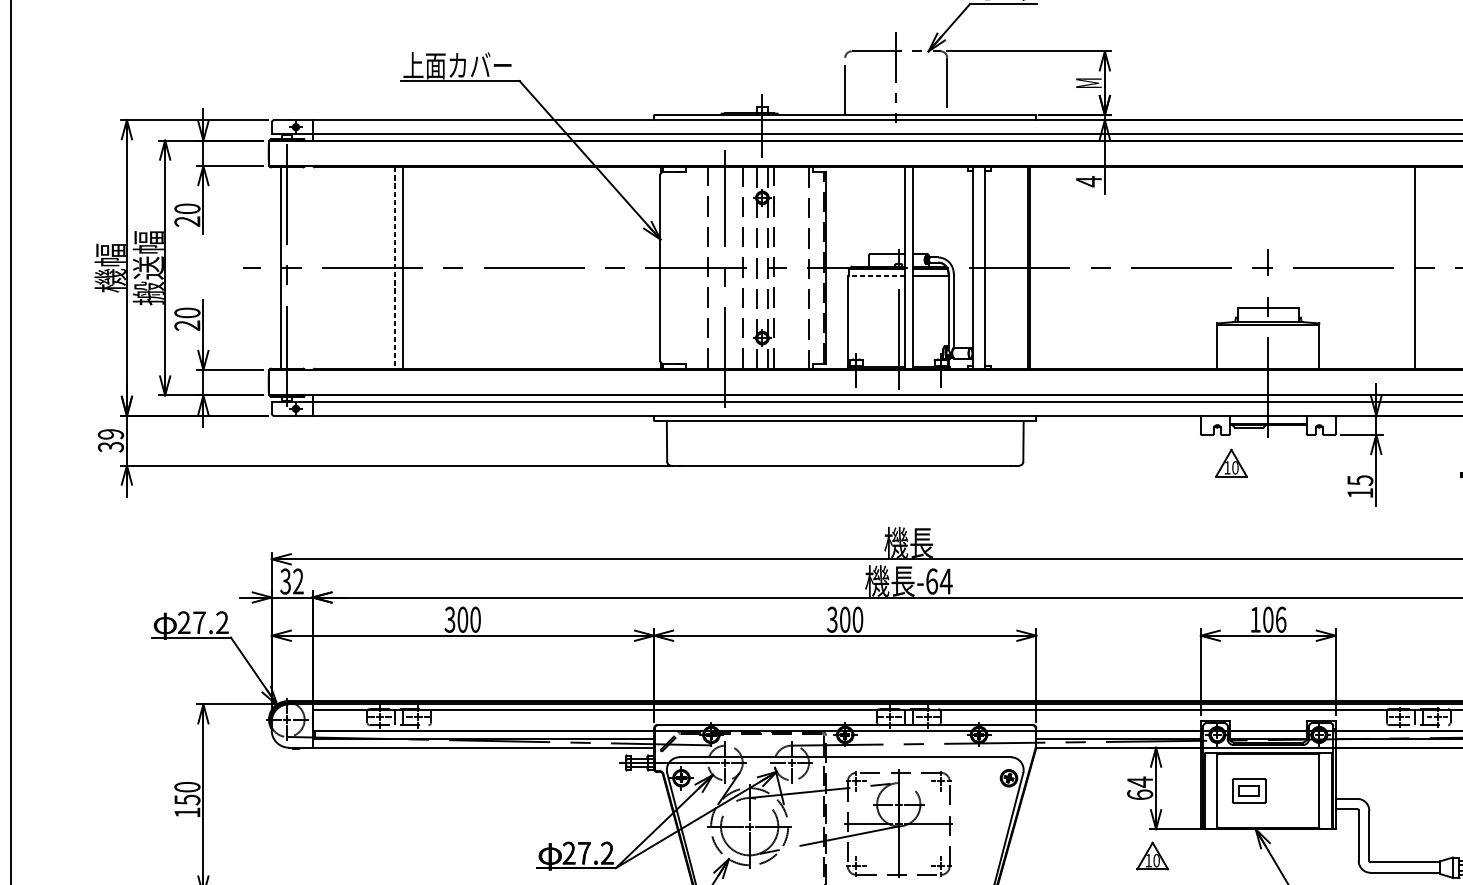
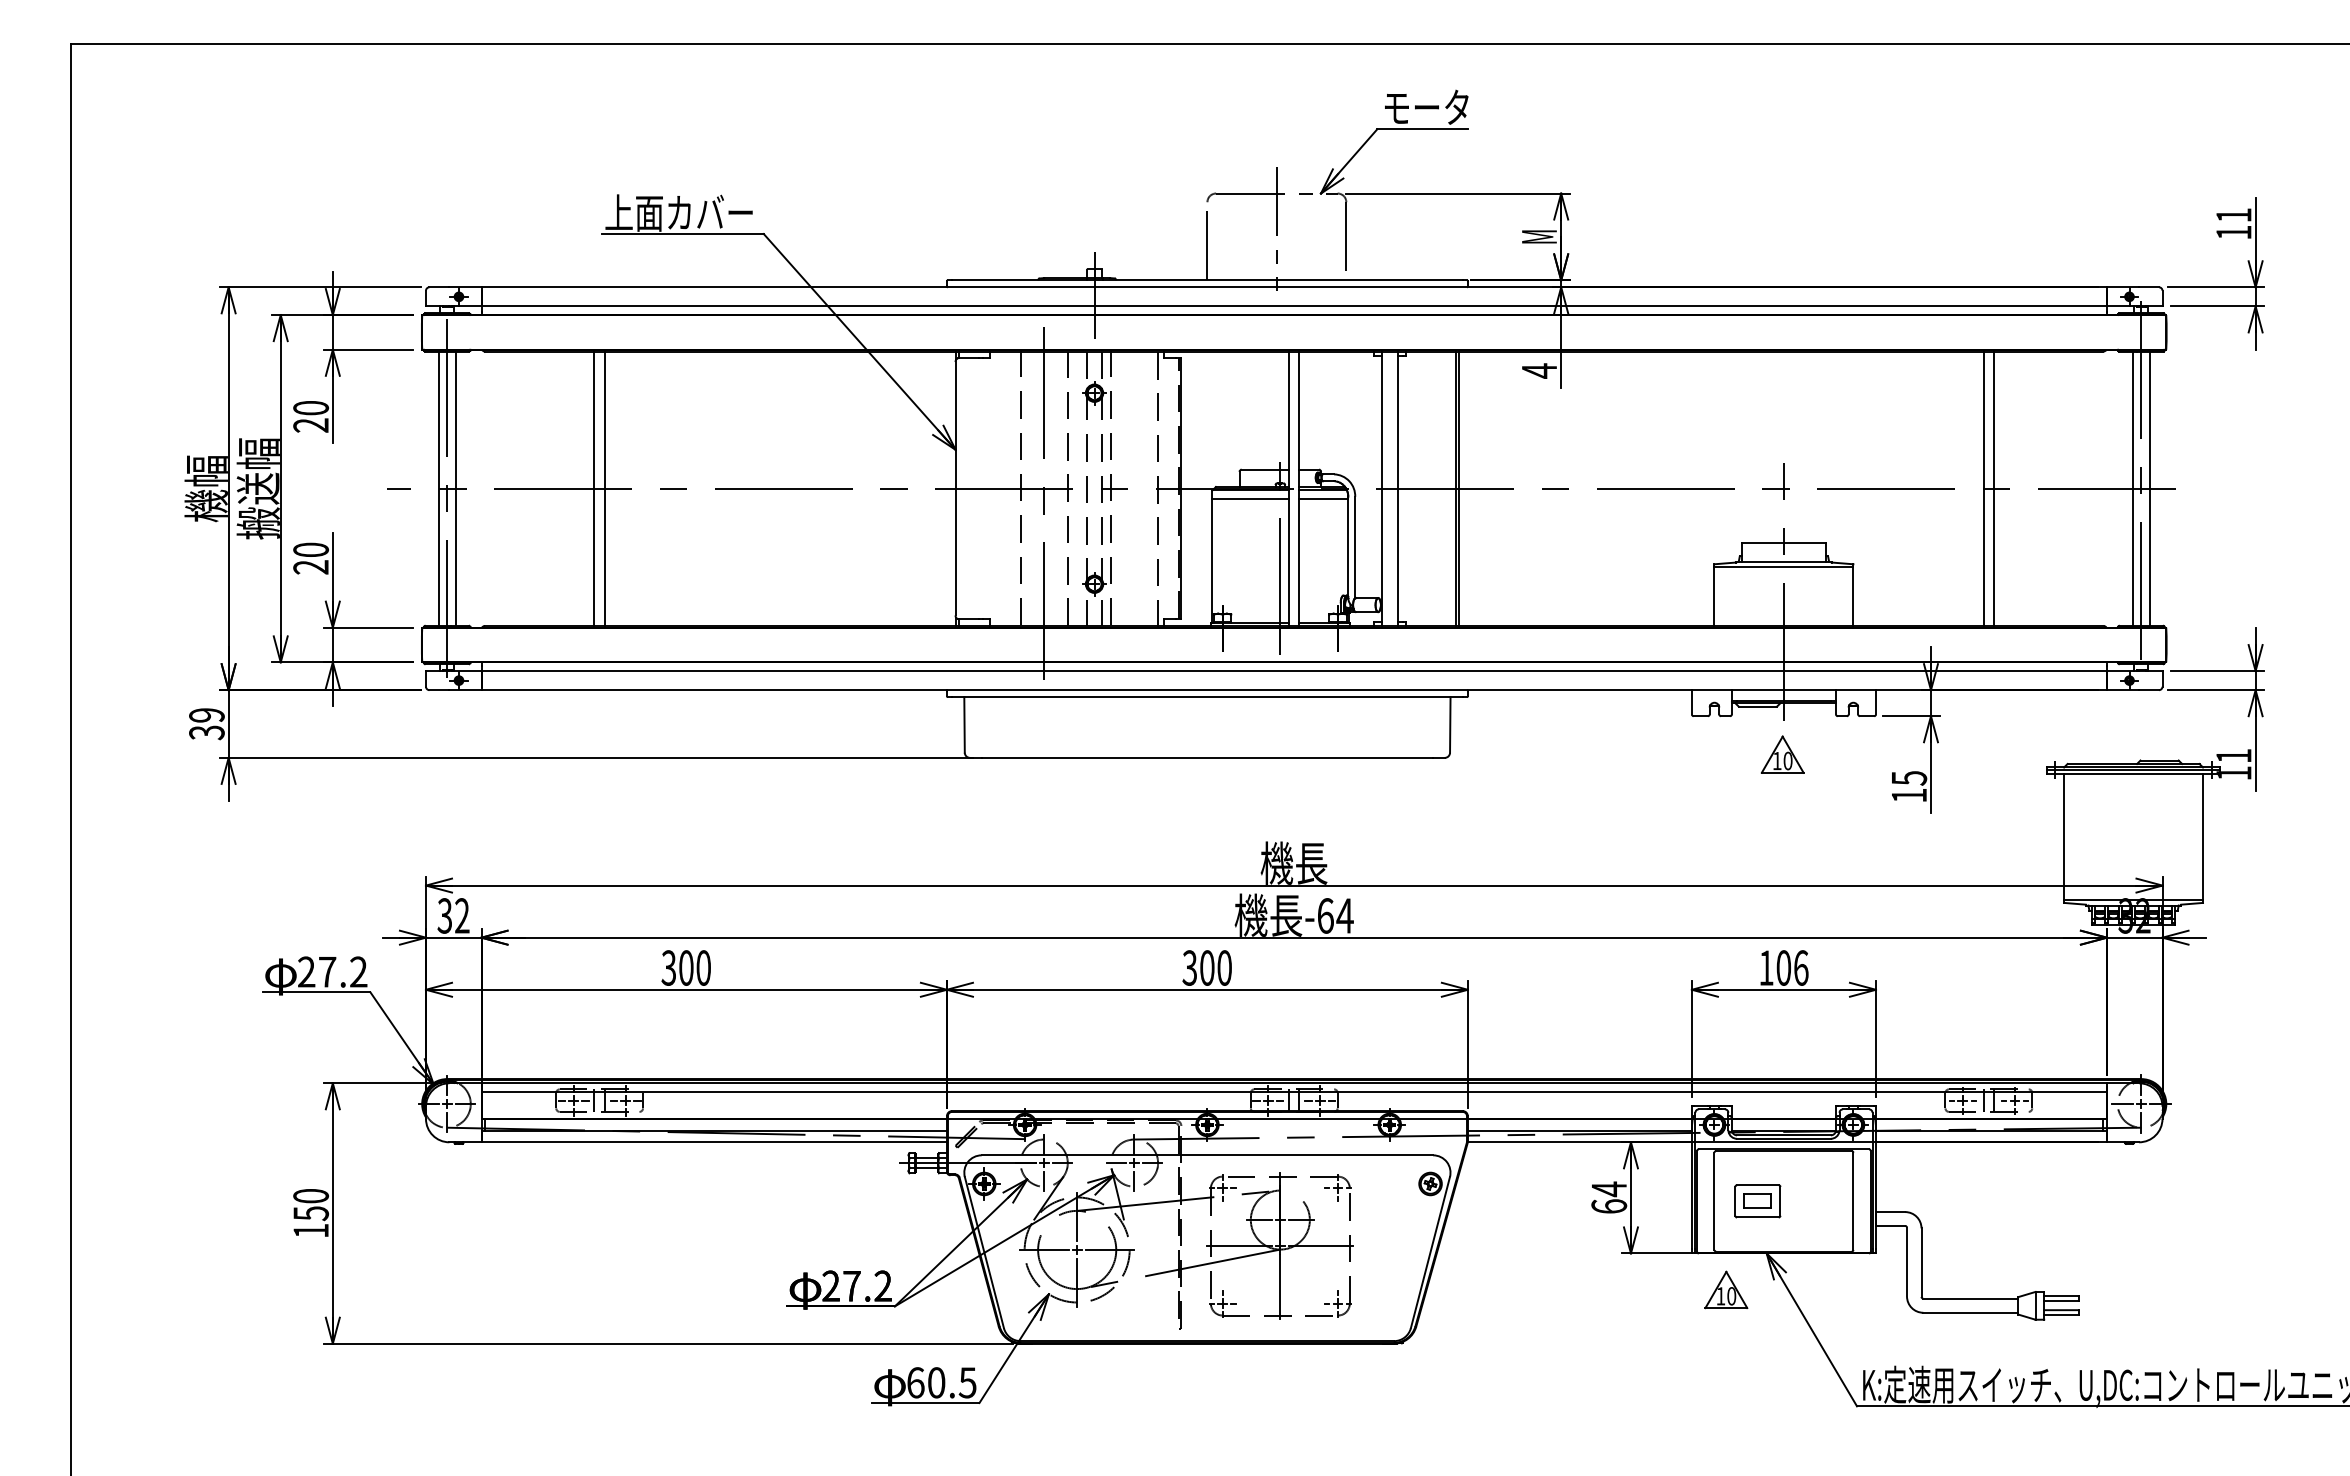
line: (293, 267) -> (455, 488), added
line: (1422, 267) -> (1994, 488), added
line: (395, 268) -> (594, 489), dashed -> solid
line: (876, 275) -> (1250, 499), dashed -> solid
part: (1231, 463) -> (1782, 754), moved
part: (1152, 855) -> (1726, 1289), moved

